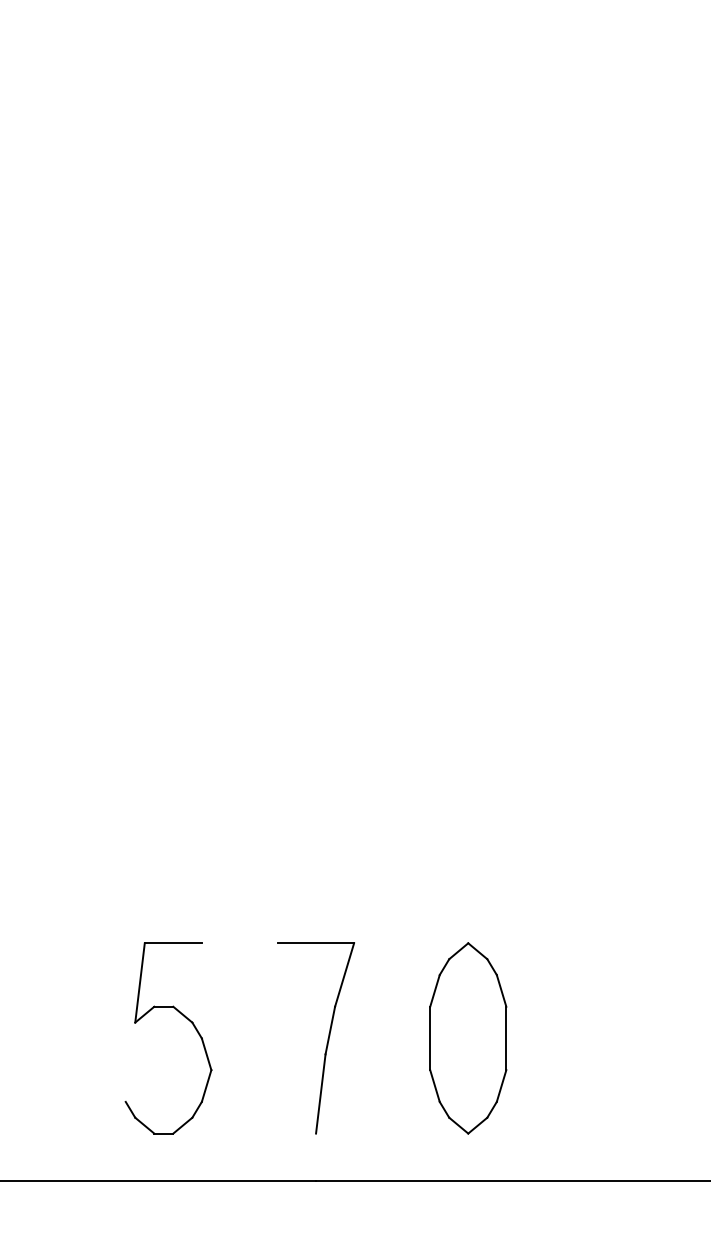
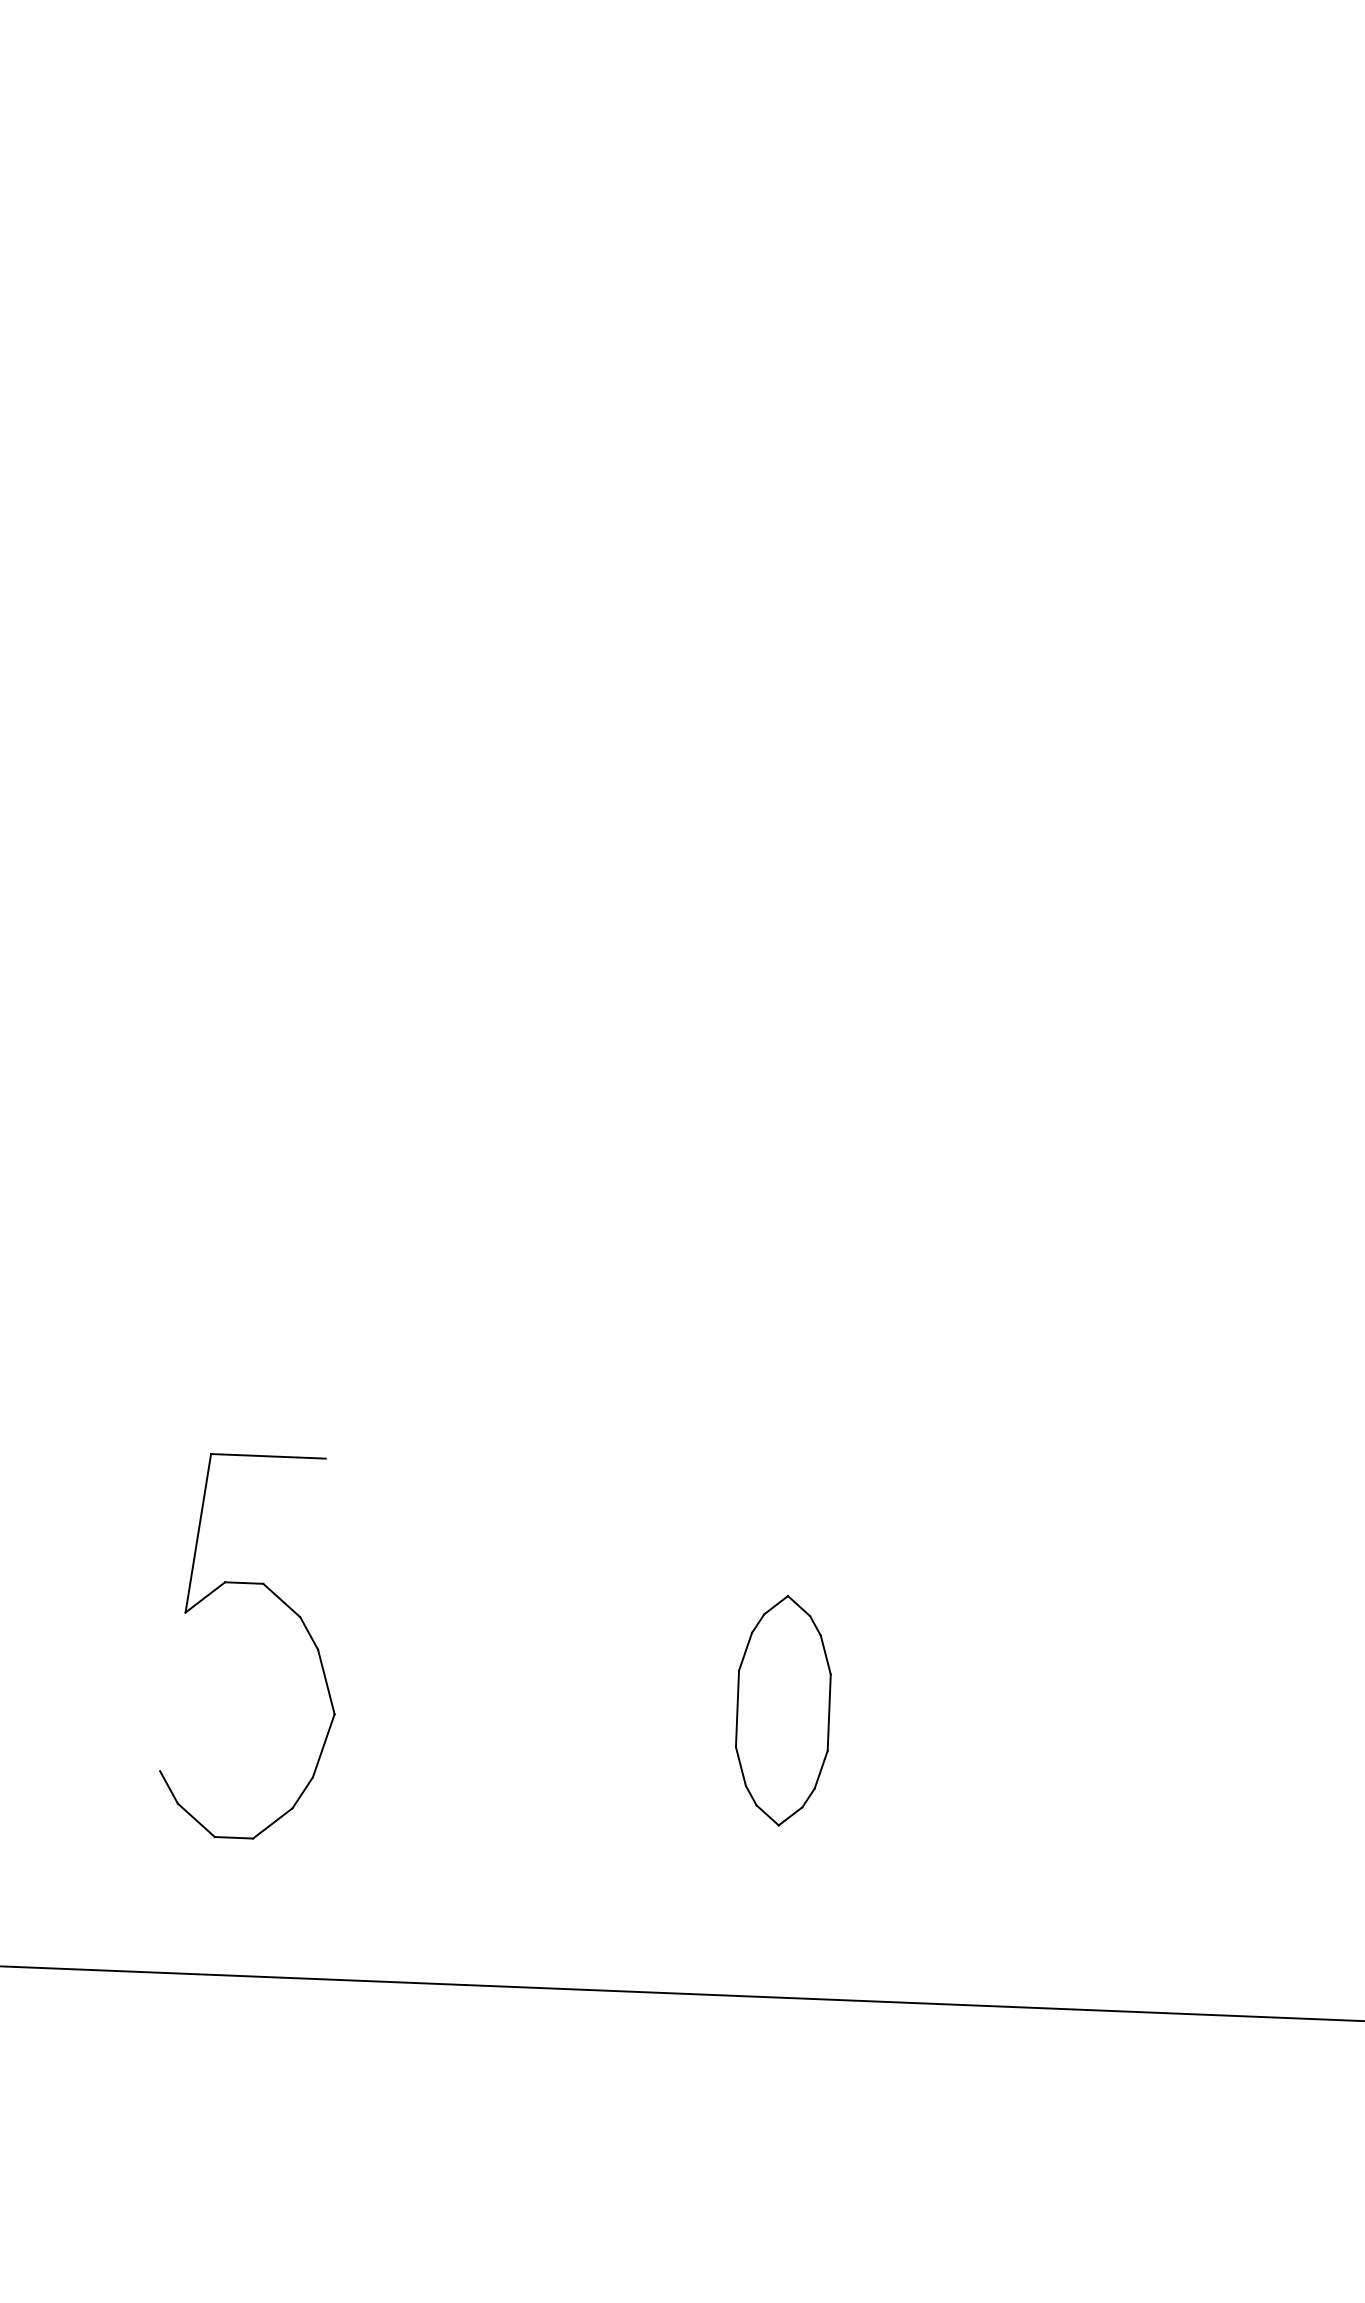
part: (185, 1018) -> (286, 1608), moved
part: (327, 1038) -> (500, 1699), removed
part: (468, 1038) -> (783, 1710), size x0.6

